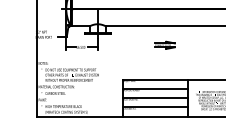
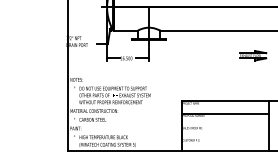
part: (164, 44) -> (252, 54), moved
line: (154, 98) -> (224, 126), removed
line: (154, 107) -> (224, 138), removed

